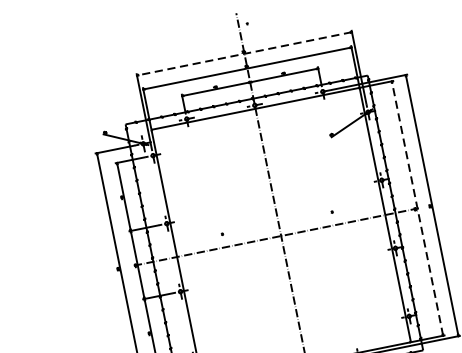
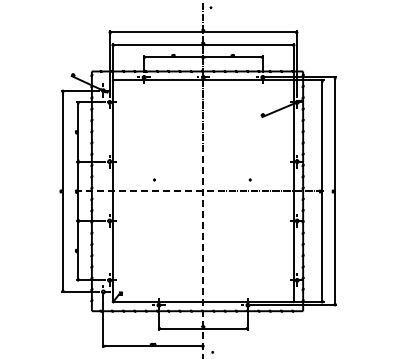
line: (244, 53) -> (203, 32), dashed -> solid
line: (417, 208) -> (322, 191), dashed -> solid

